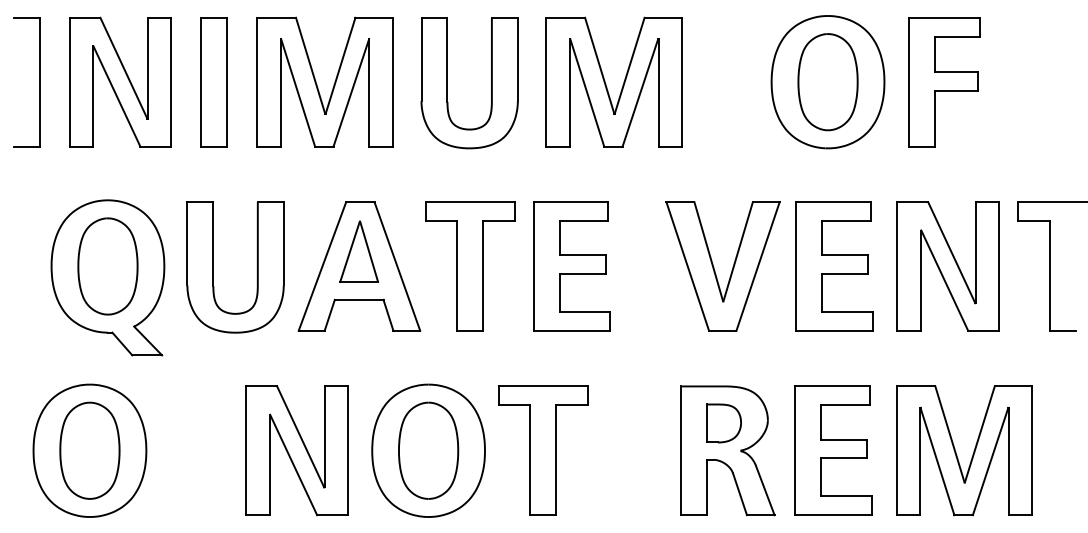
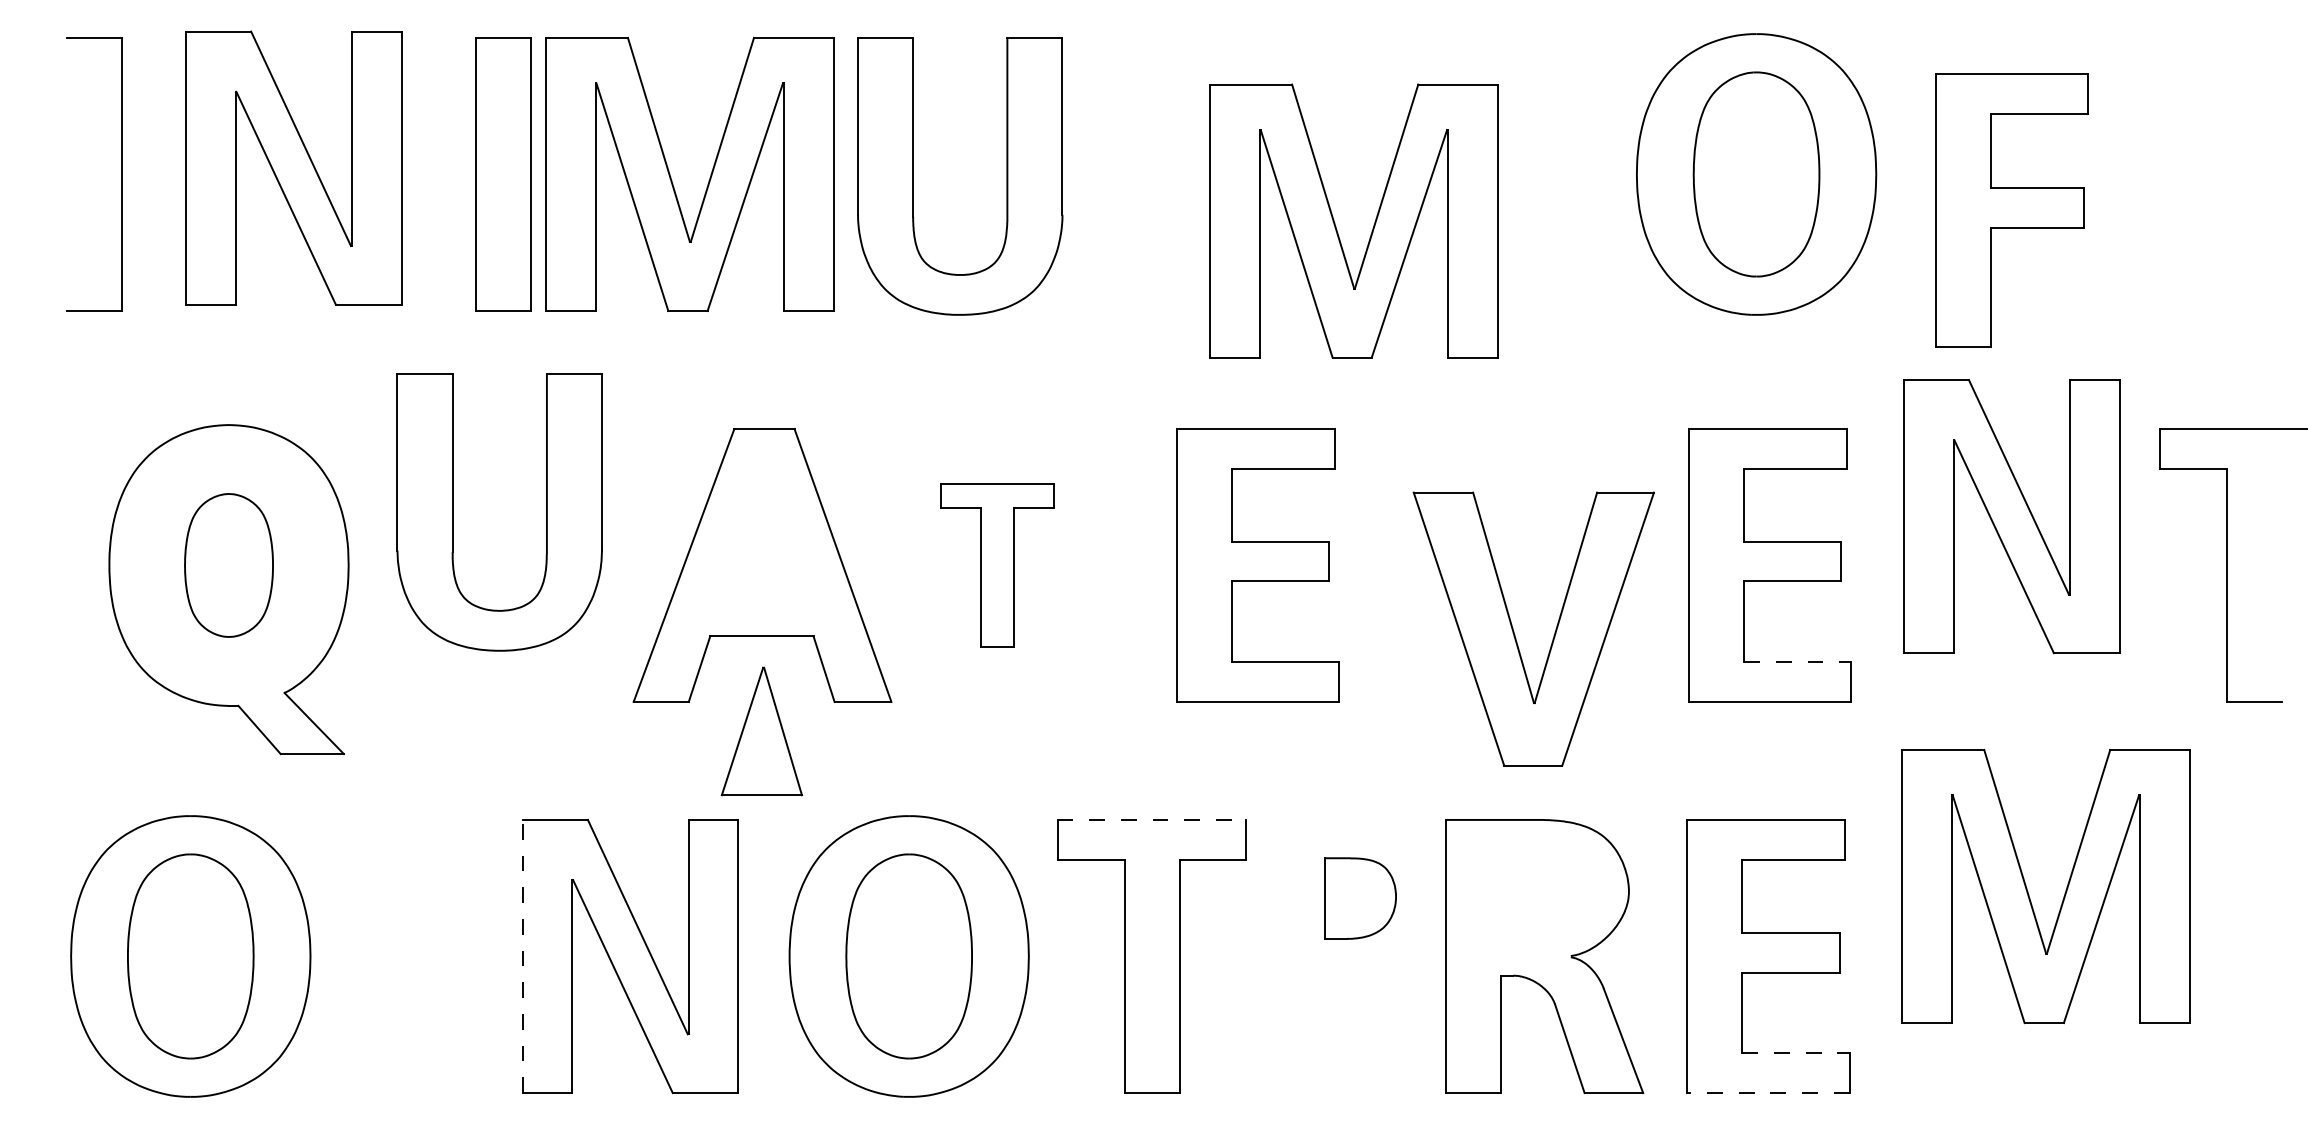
part: (120, 81) -> (293, 166), moved
part: (39, 82) -> (121, 175), moved
part: (213, 82) -> (501, 175), moved
part: (944, 82) -> (2012, 211), moved
part: (447, 83) -> (913, 177), moved
part: (606, 84) -> (1337, 226), moved
part: (358, 251) -> (760, 730), moved
part: (107, 266) -> (228, 565), size x0.7
part: (470, 266) -> (998, 565), size x0.6
part: (571, 266) -> (1256, 565), moved
part: (947, 266) -> (2009, 516), moved
part: (256, 267) -> (544, 512), moved
part: (714, 267) -> (1515, 631), moved
line: (847, 312) -> (1797, 663), solid -> dashed
line: (543, 386) -> (1152, 820), solid -> dashed
part: (723, 423) -> (1358, 898), moved
line: (246, 450) -> (522, 955), solid -> dashed
part: (956, 451) -> (2029, 887), moved
line: (847, 496) -> (1797, 1053), solid -> dashed
line: (833, 515) -> (1768, 1093), solid -> dashed

